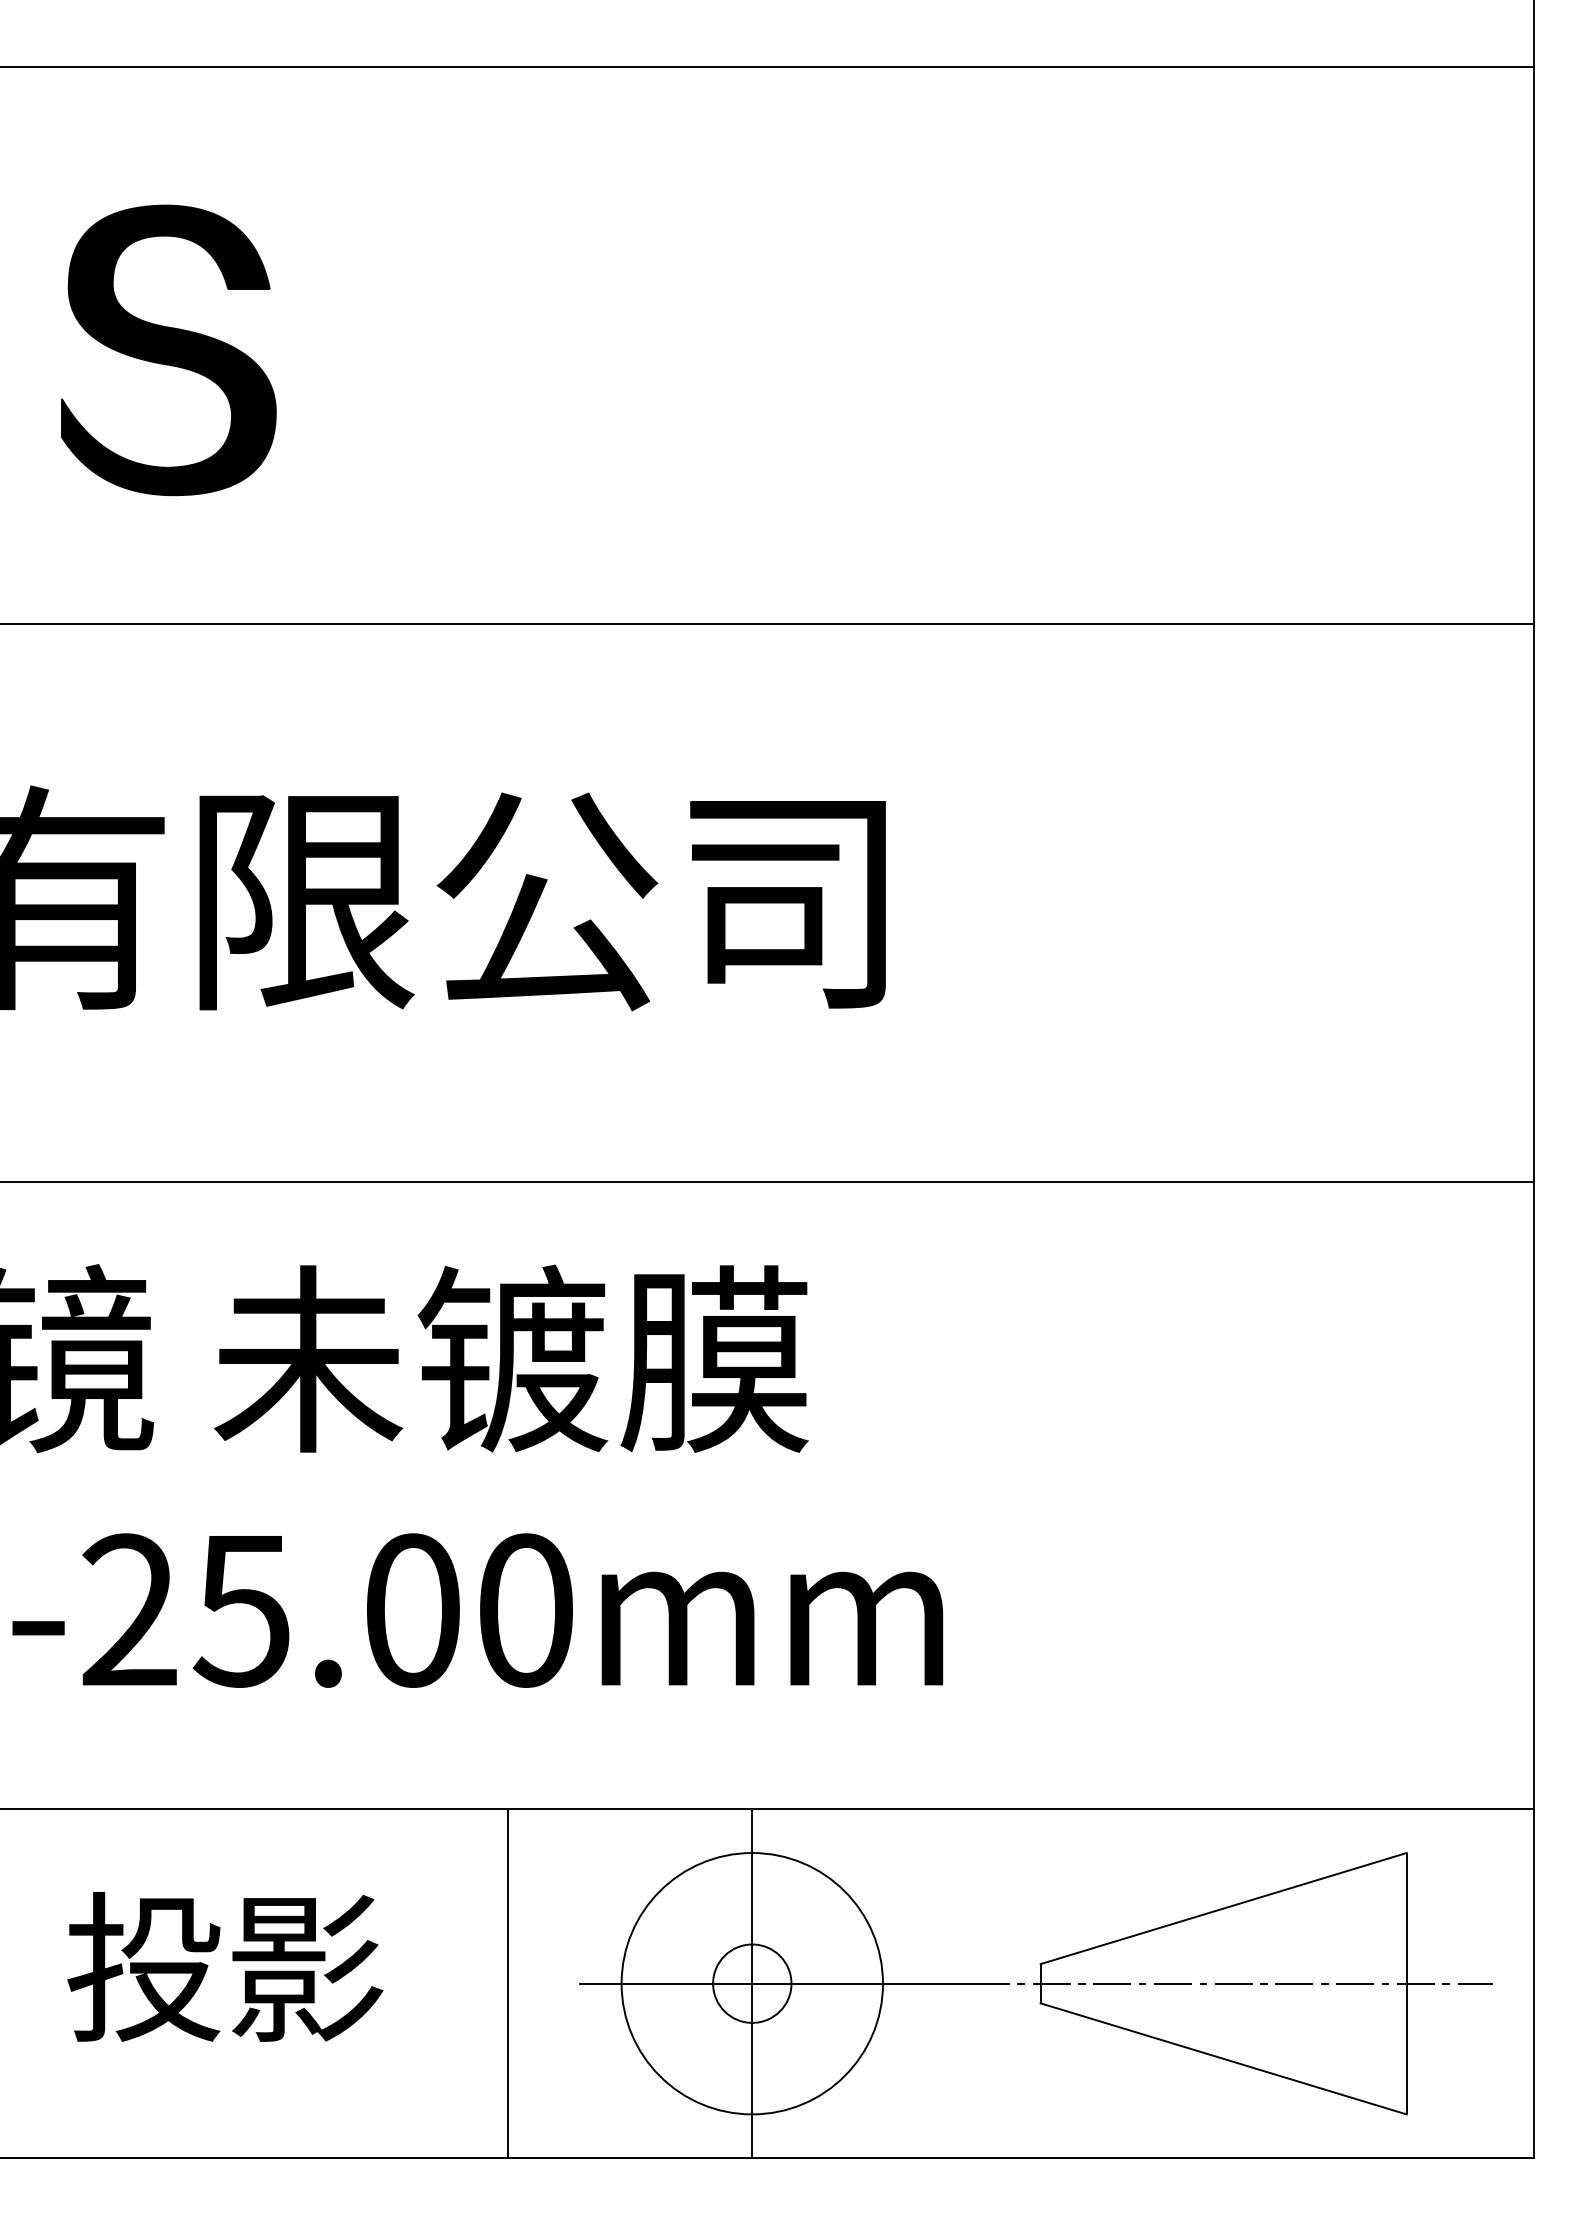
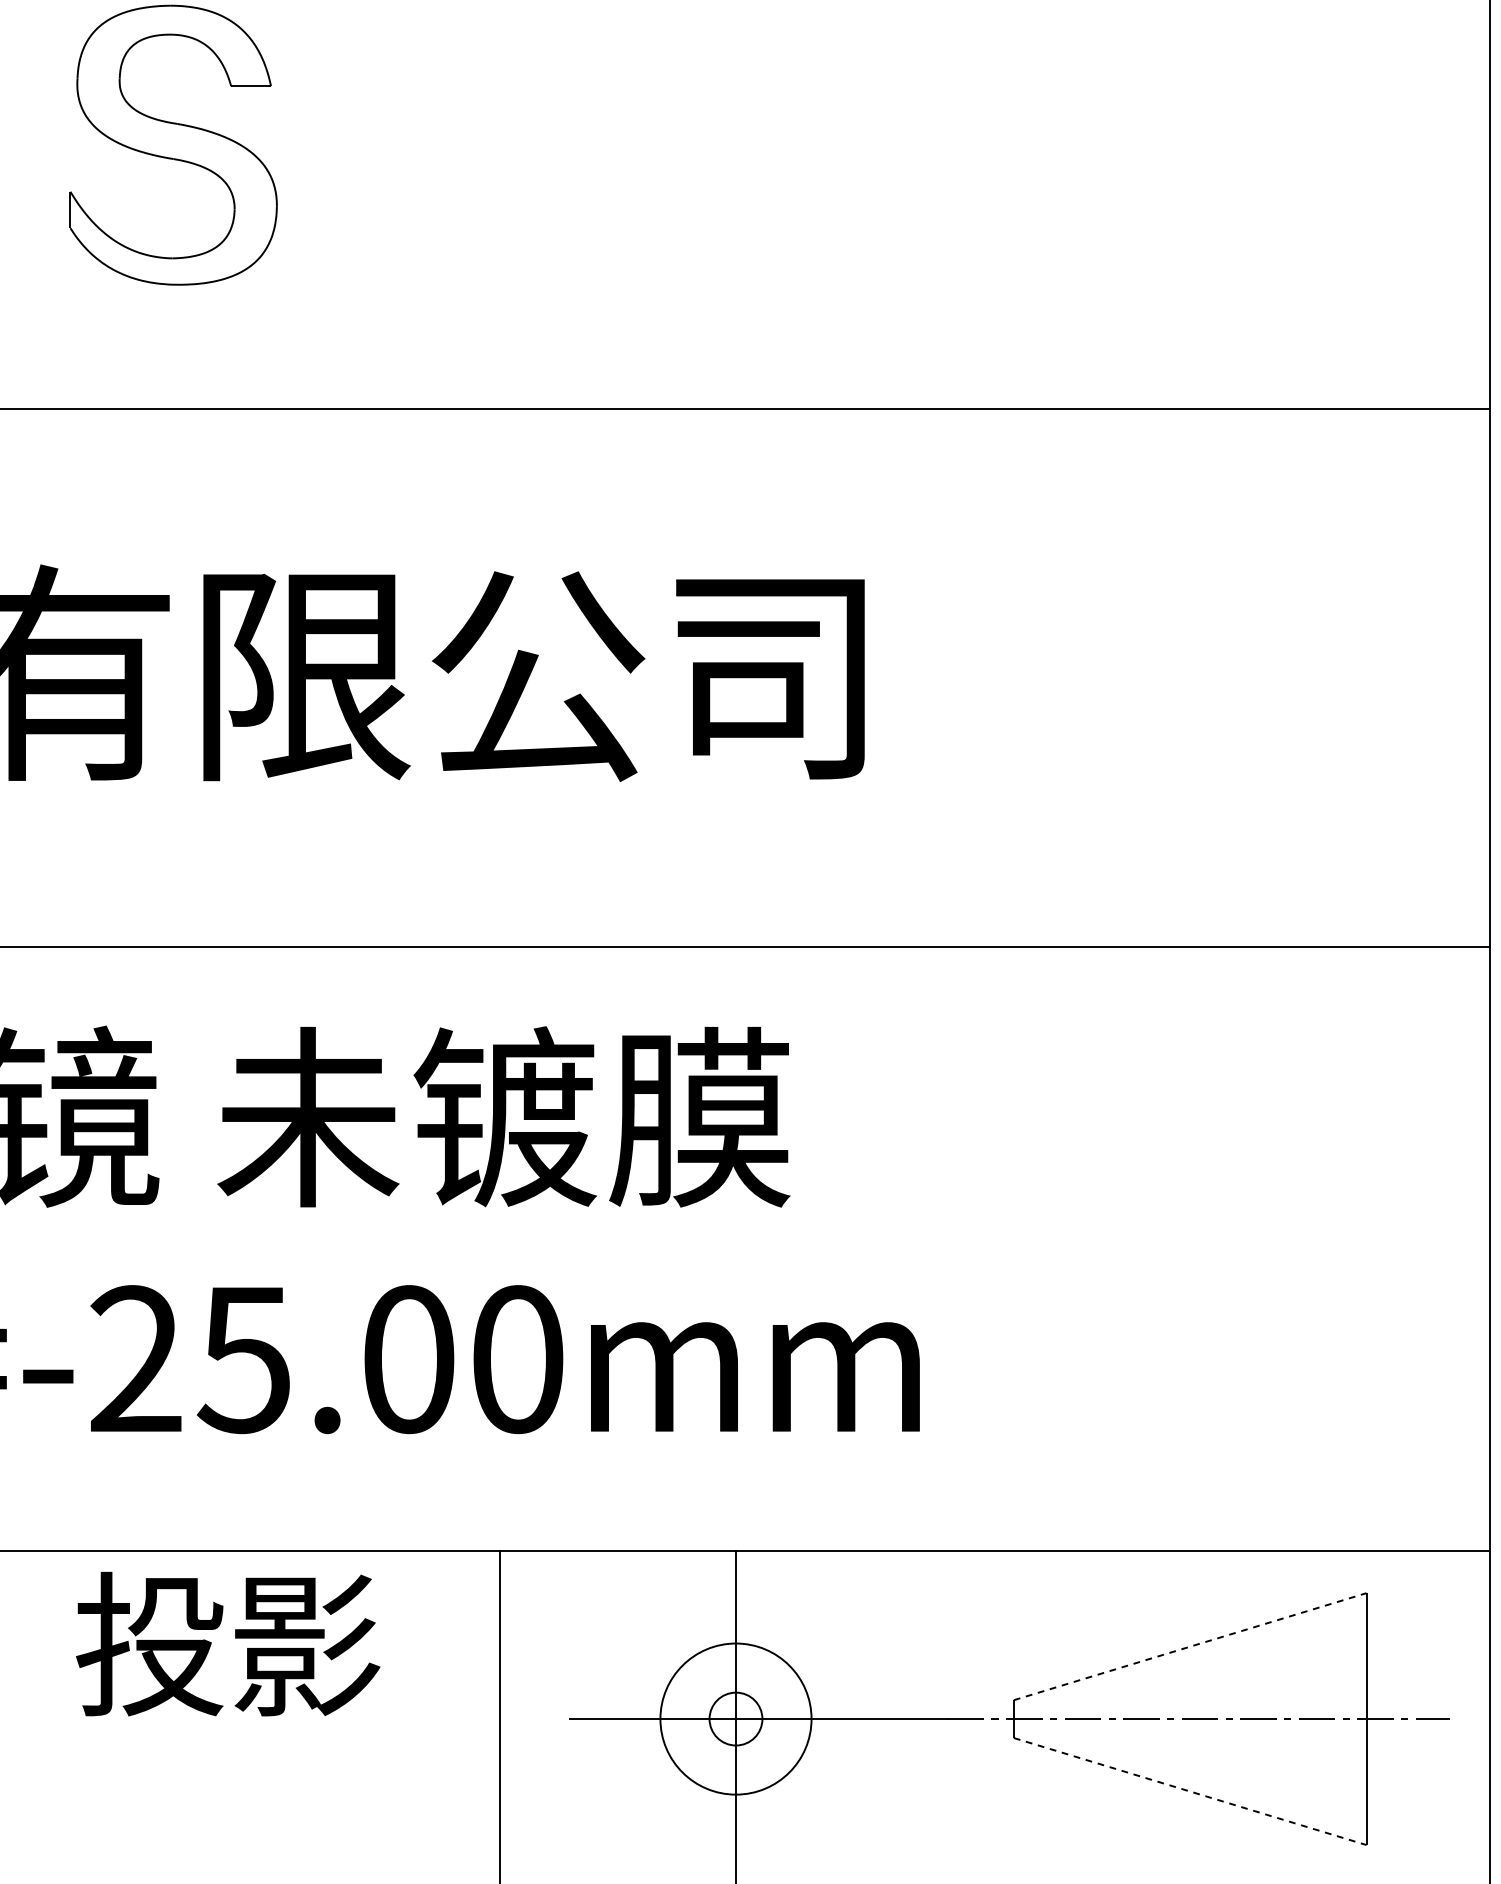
fill: (168, 350) -> (173, 145), removed
line: (1224, 1908) -> (1191, 1646), solid -> dashed
text: (225, 1966) -> (228, 1643), moved
circle: (751, 1983) -> (735, 1718), size x0.6
circle: (752, 1983) -> (736, 1718), size x0.7
line: (1224, 2059) -> (1191, 1792), solid -> dashed

